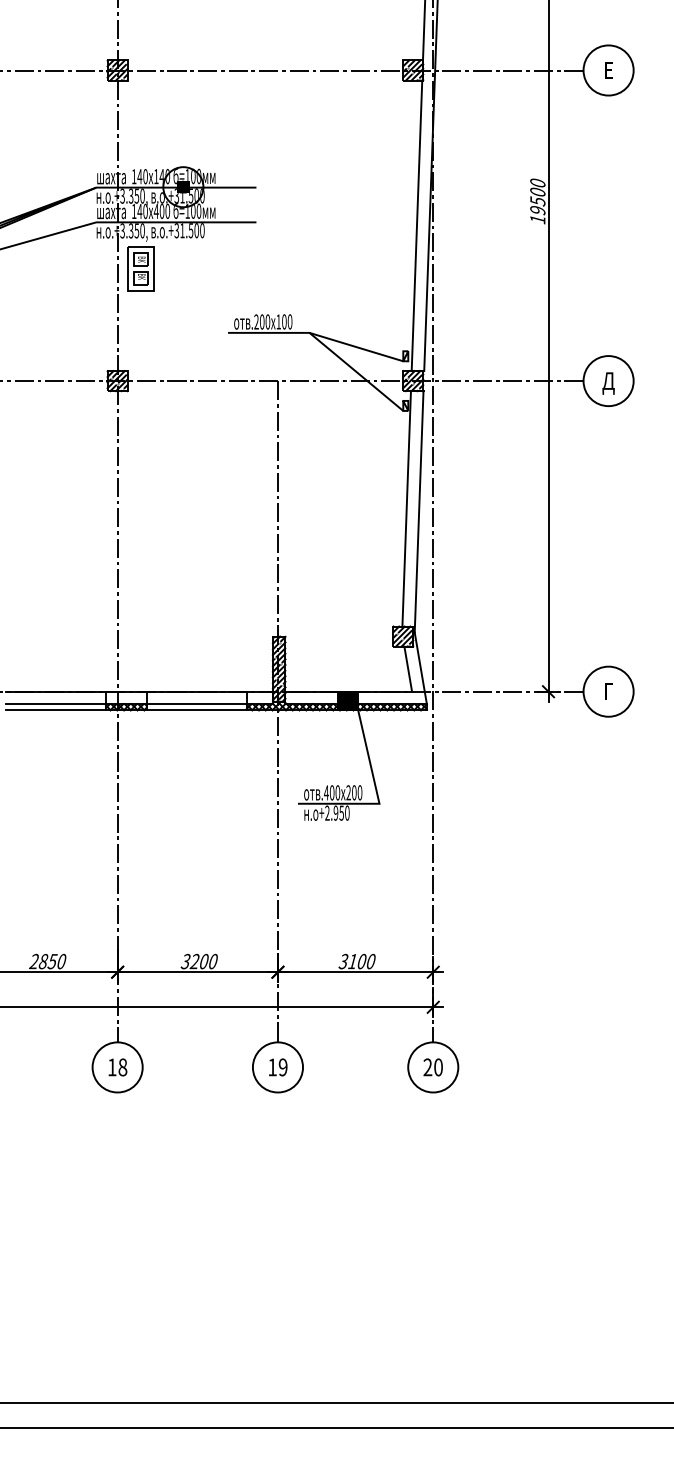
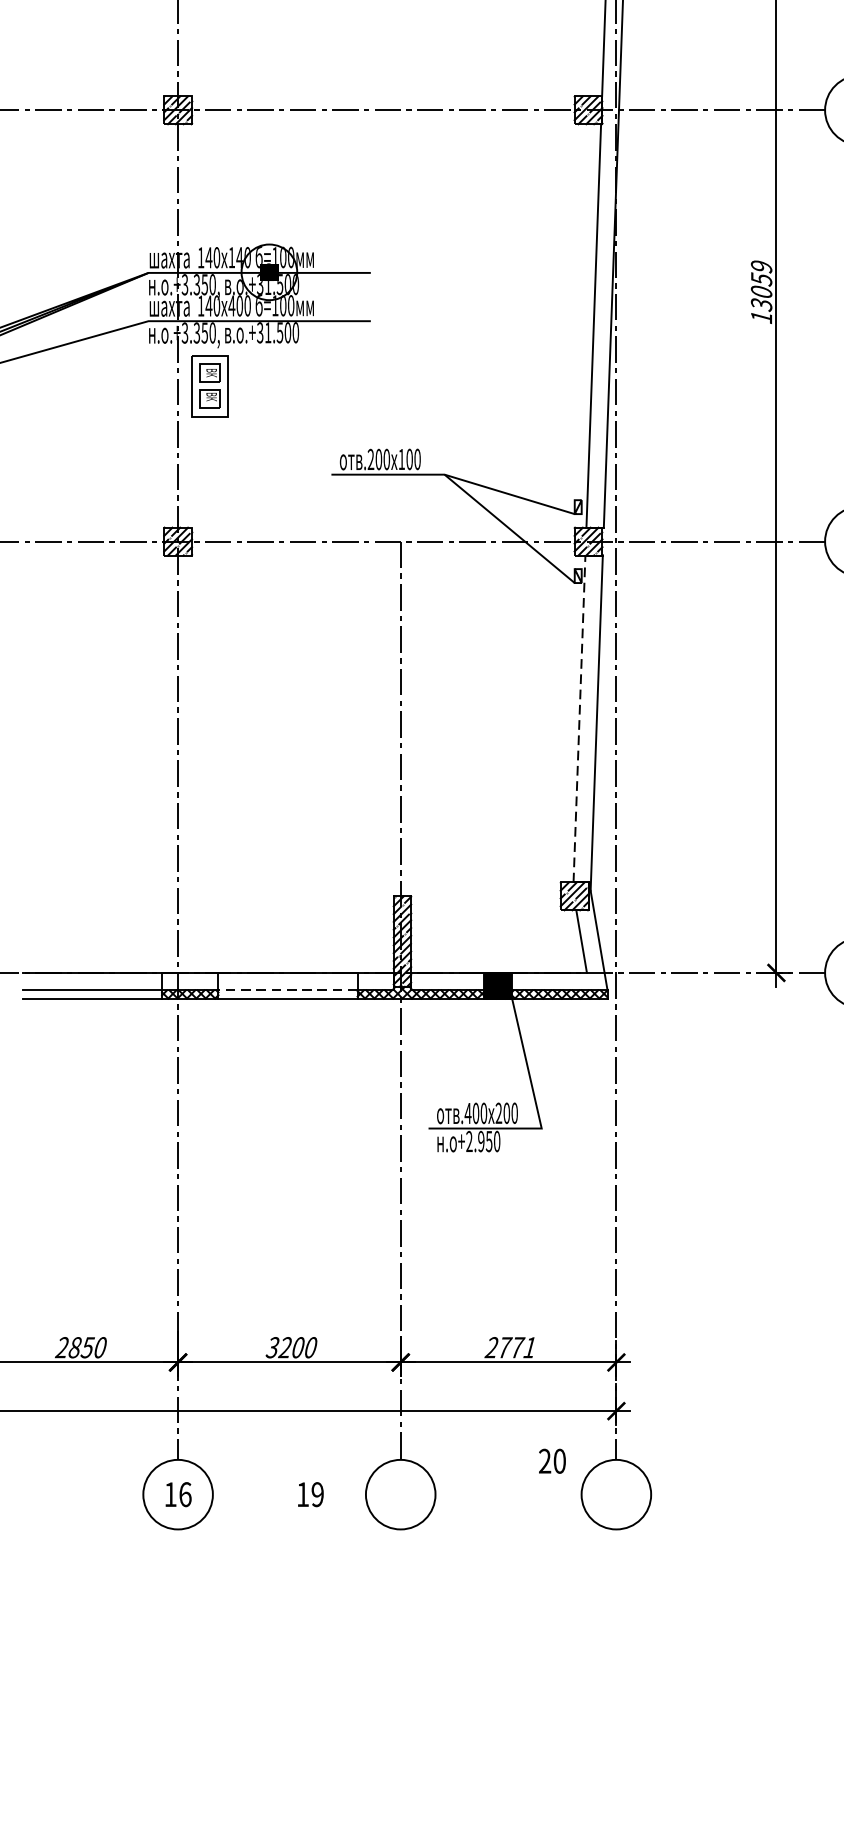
text: (537, 196) -> (761, 285), 19500 -> 13059
line: (406, 508) -> (579, 718), solid -> dashed
line: (196, 704) -> (287, 990), solid -> dashed
text: (356, 961) -> (509, 1347), 3100 -> 2771
text: (122, 1067) -> (184, 1494), 18 -> 16
text: (278, 1067) -> (311, 1494), moved
text: (432, 1067) -> (551, 1461), moved

